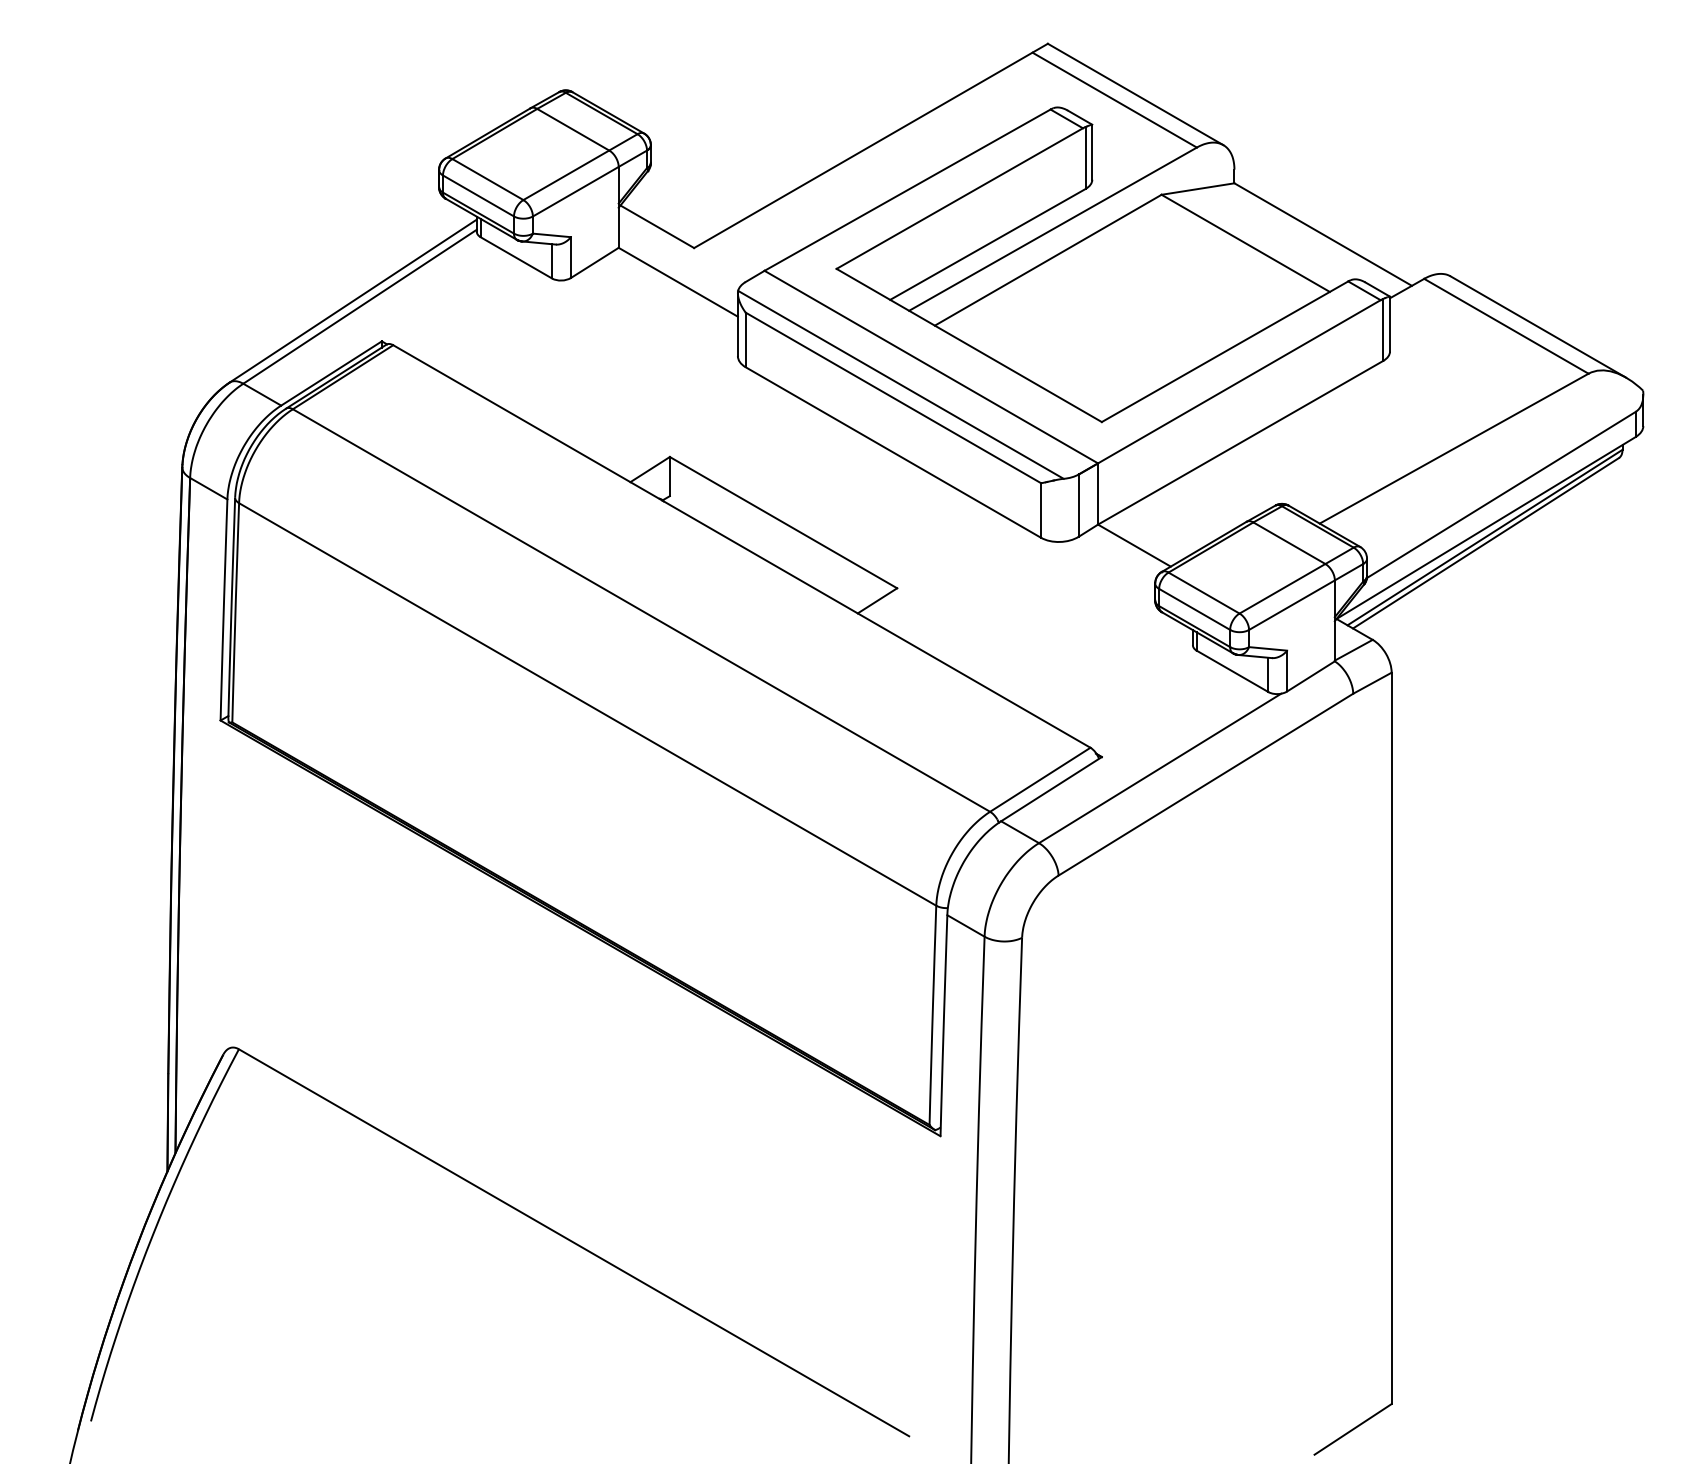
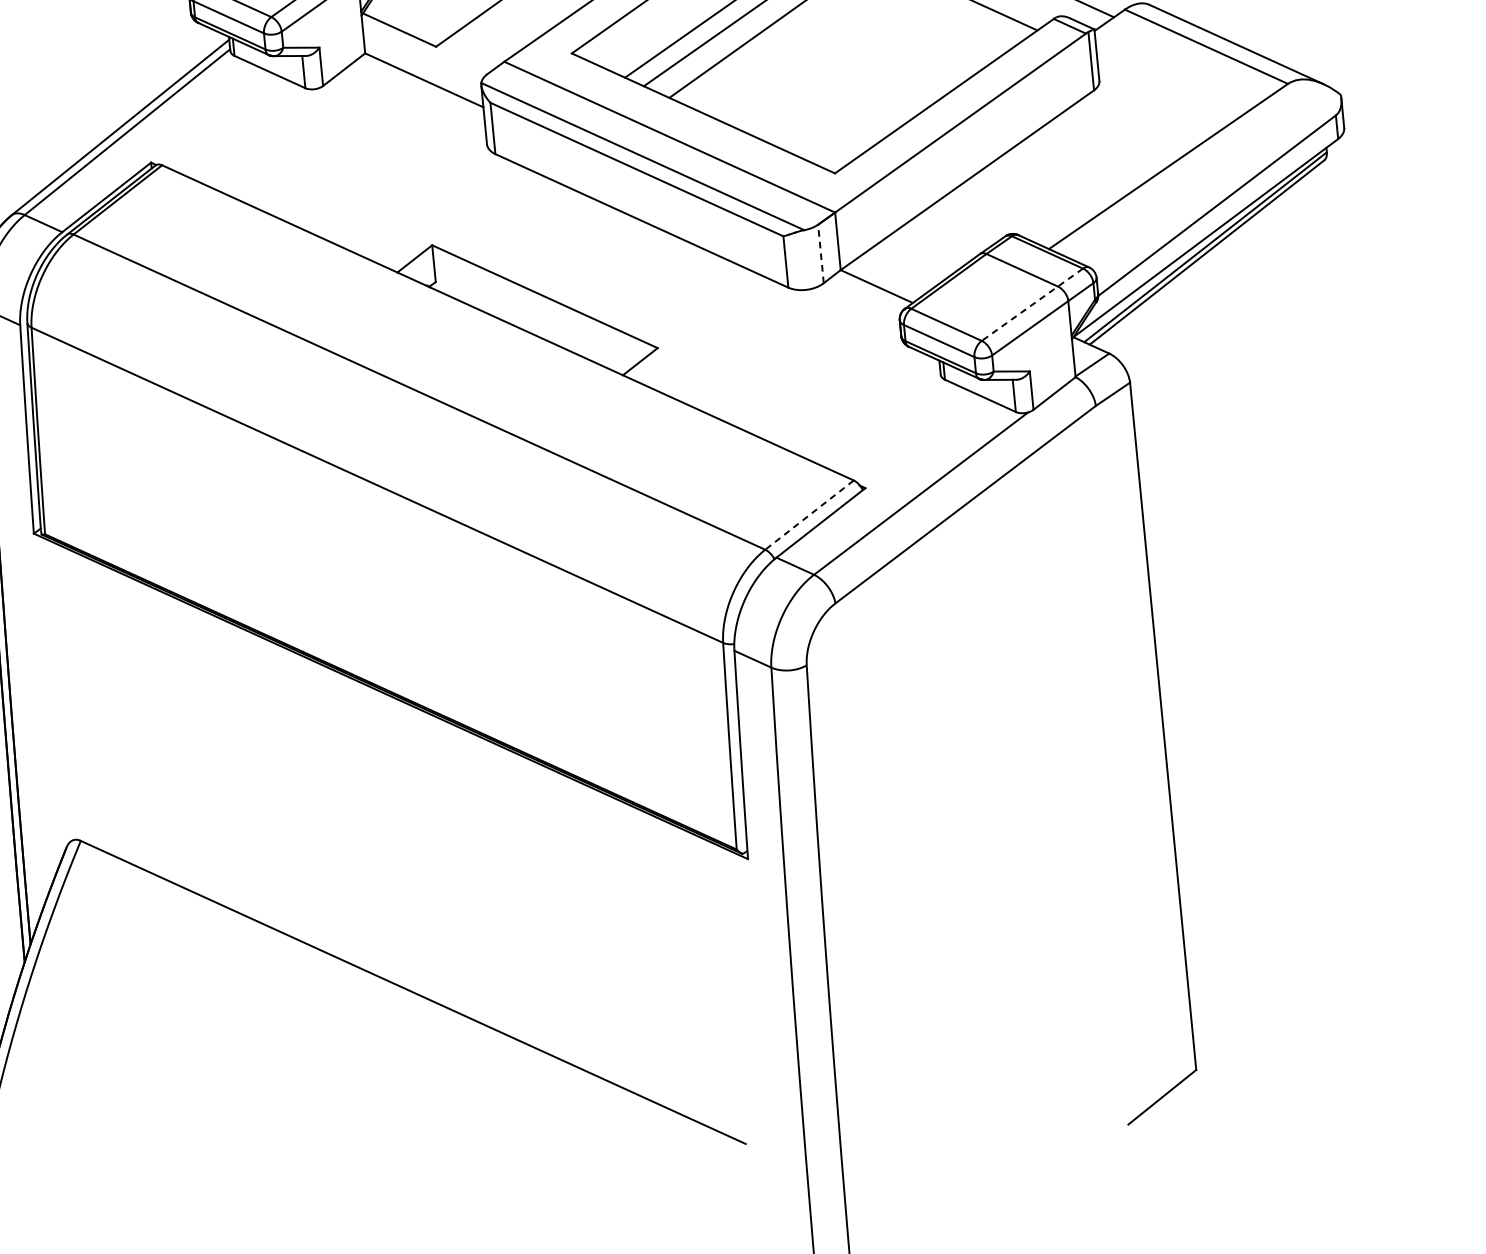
line: (1078, 505) -> (820, 253), solid -> dashed
line: (1296, 580) -> (1032, 304), solid -> dashed
line: (1040, 779) -> (809, 514), solid -> dashed

